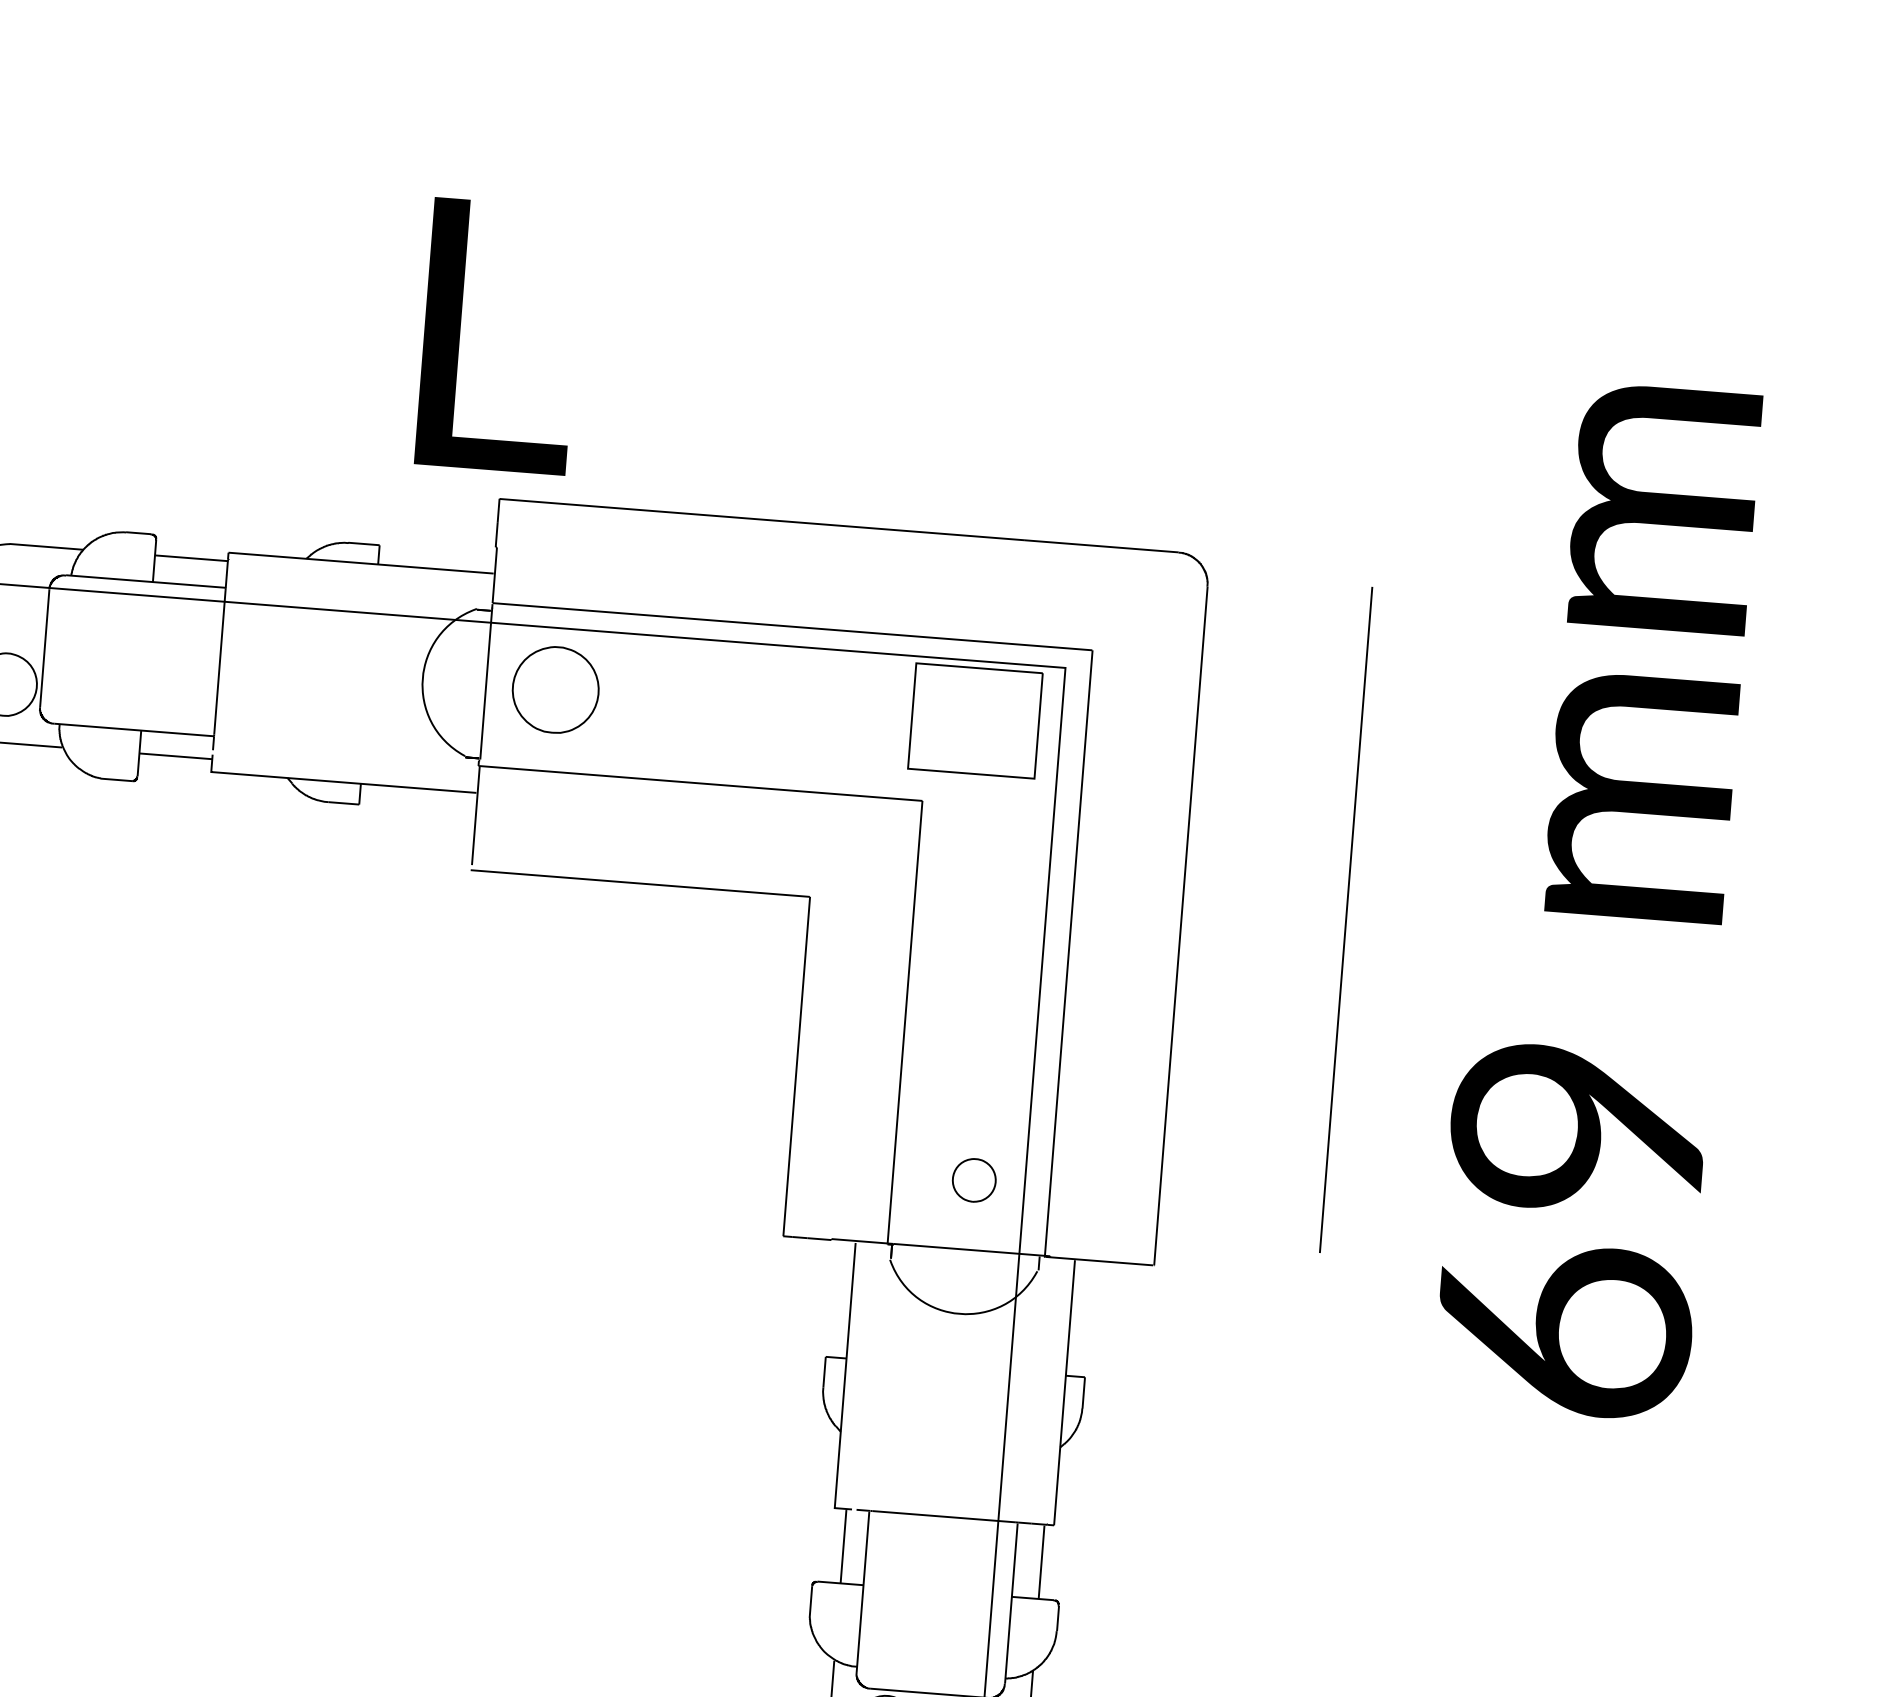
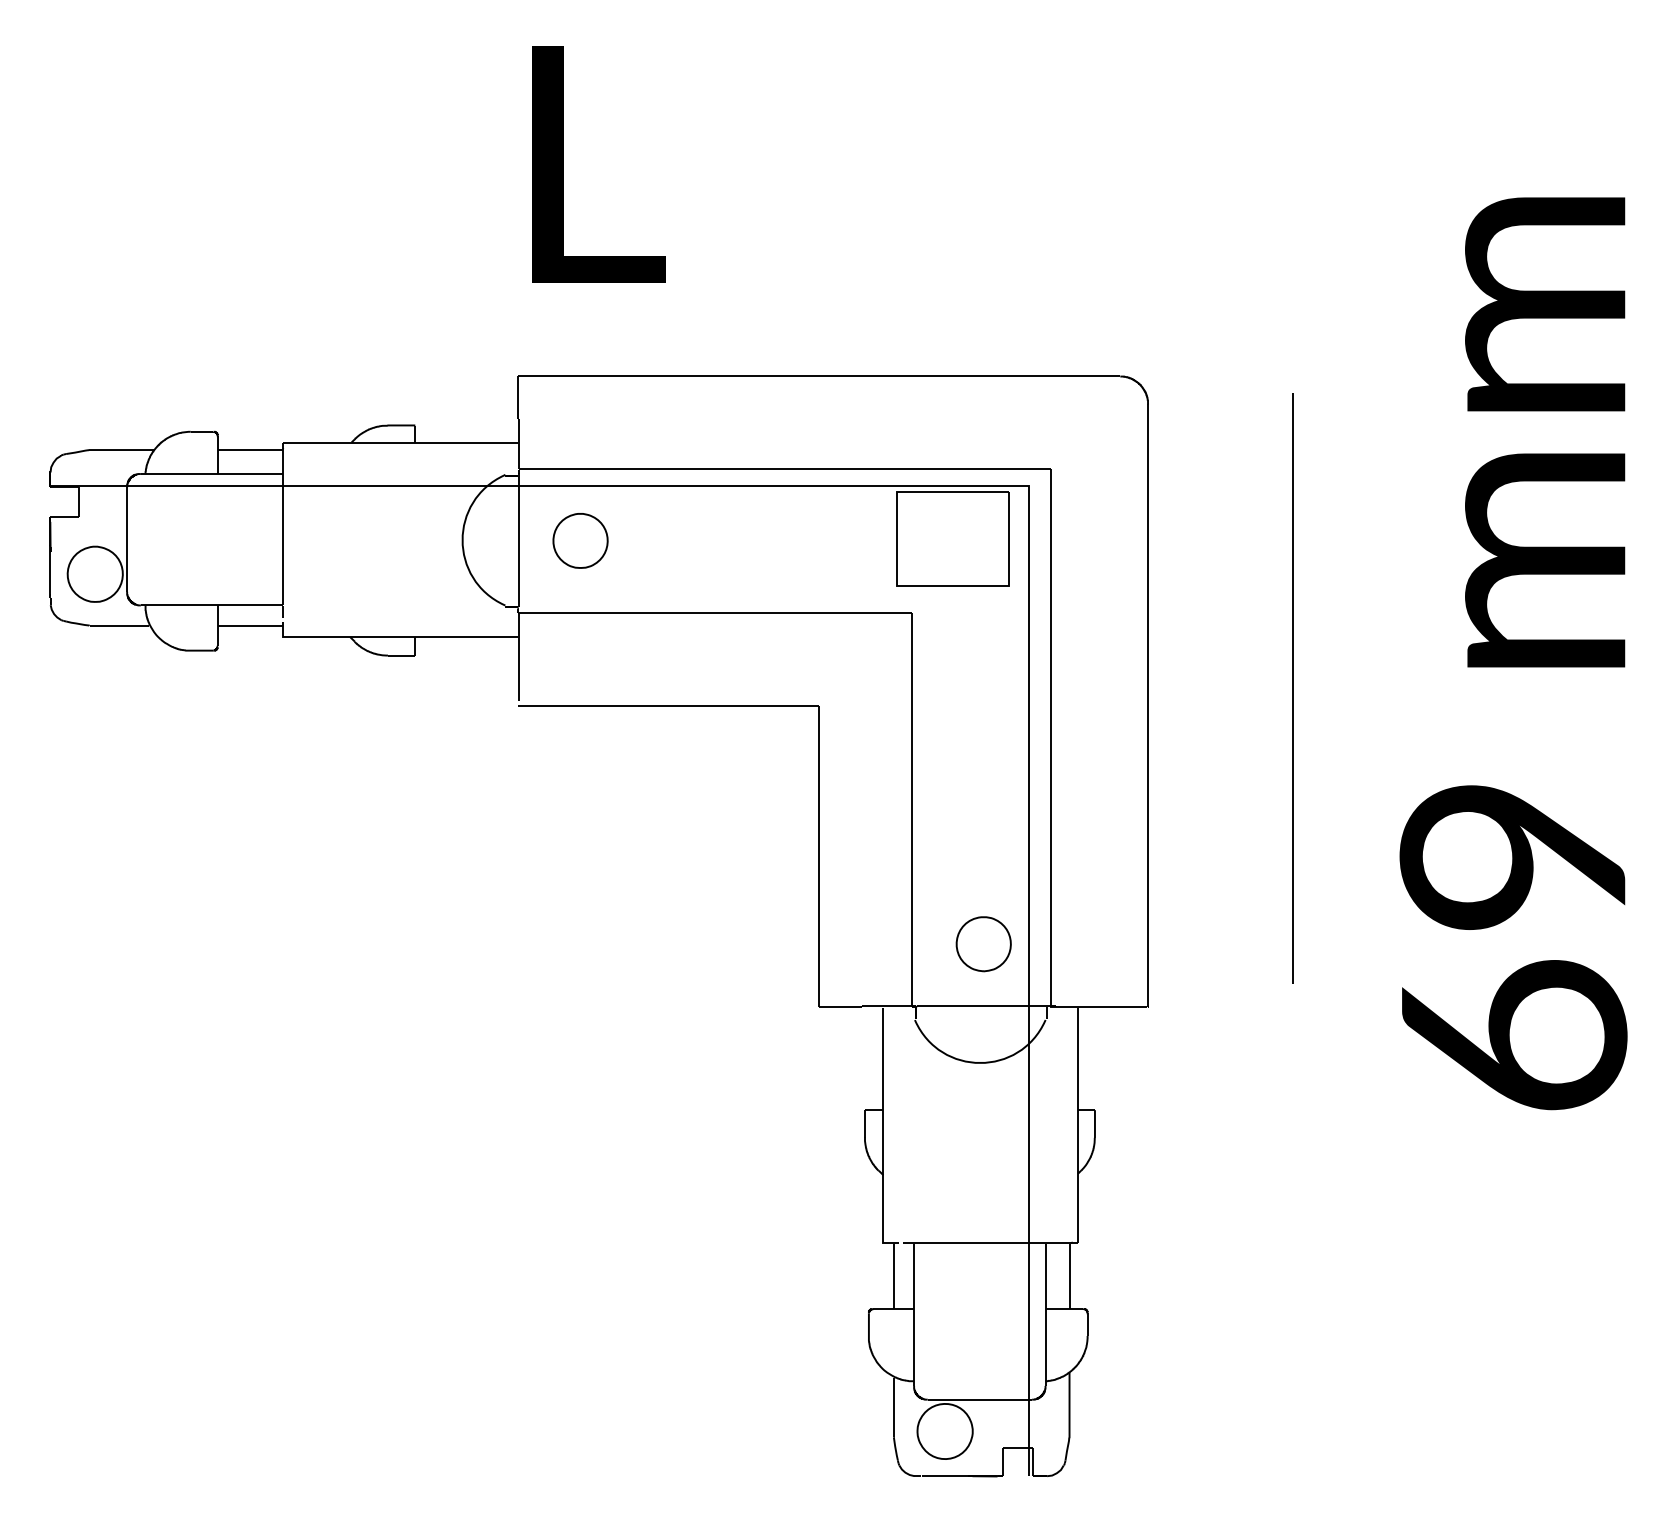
text: (499, 336) -> (598, 164), moved
part: (555, 689) -> (580, 540), size x0.71
part: (974, 1180) -> (983, 944), size x1.43

